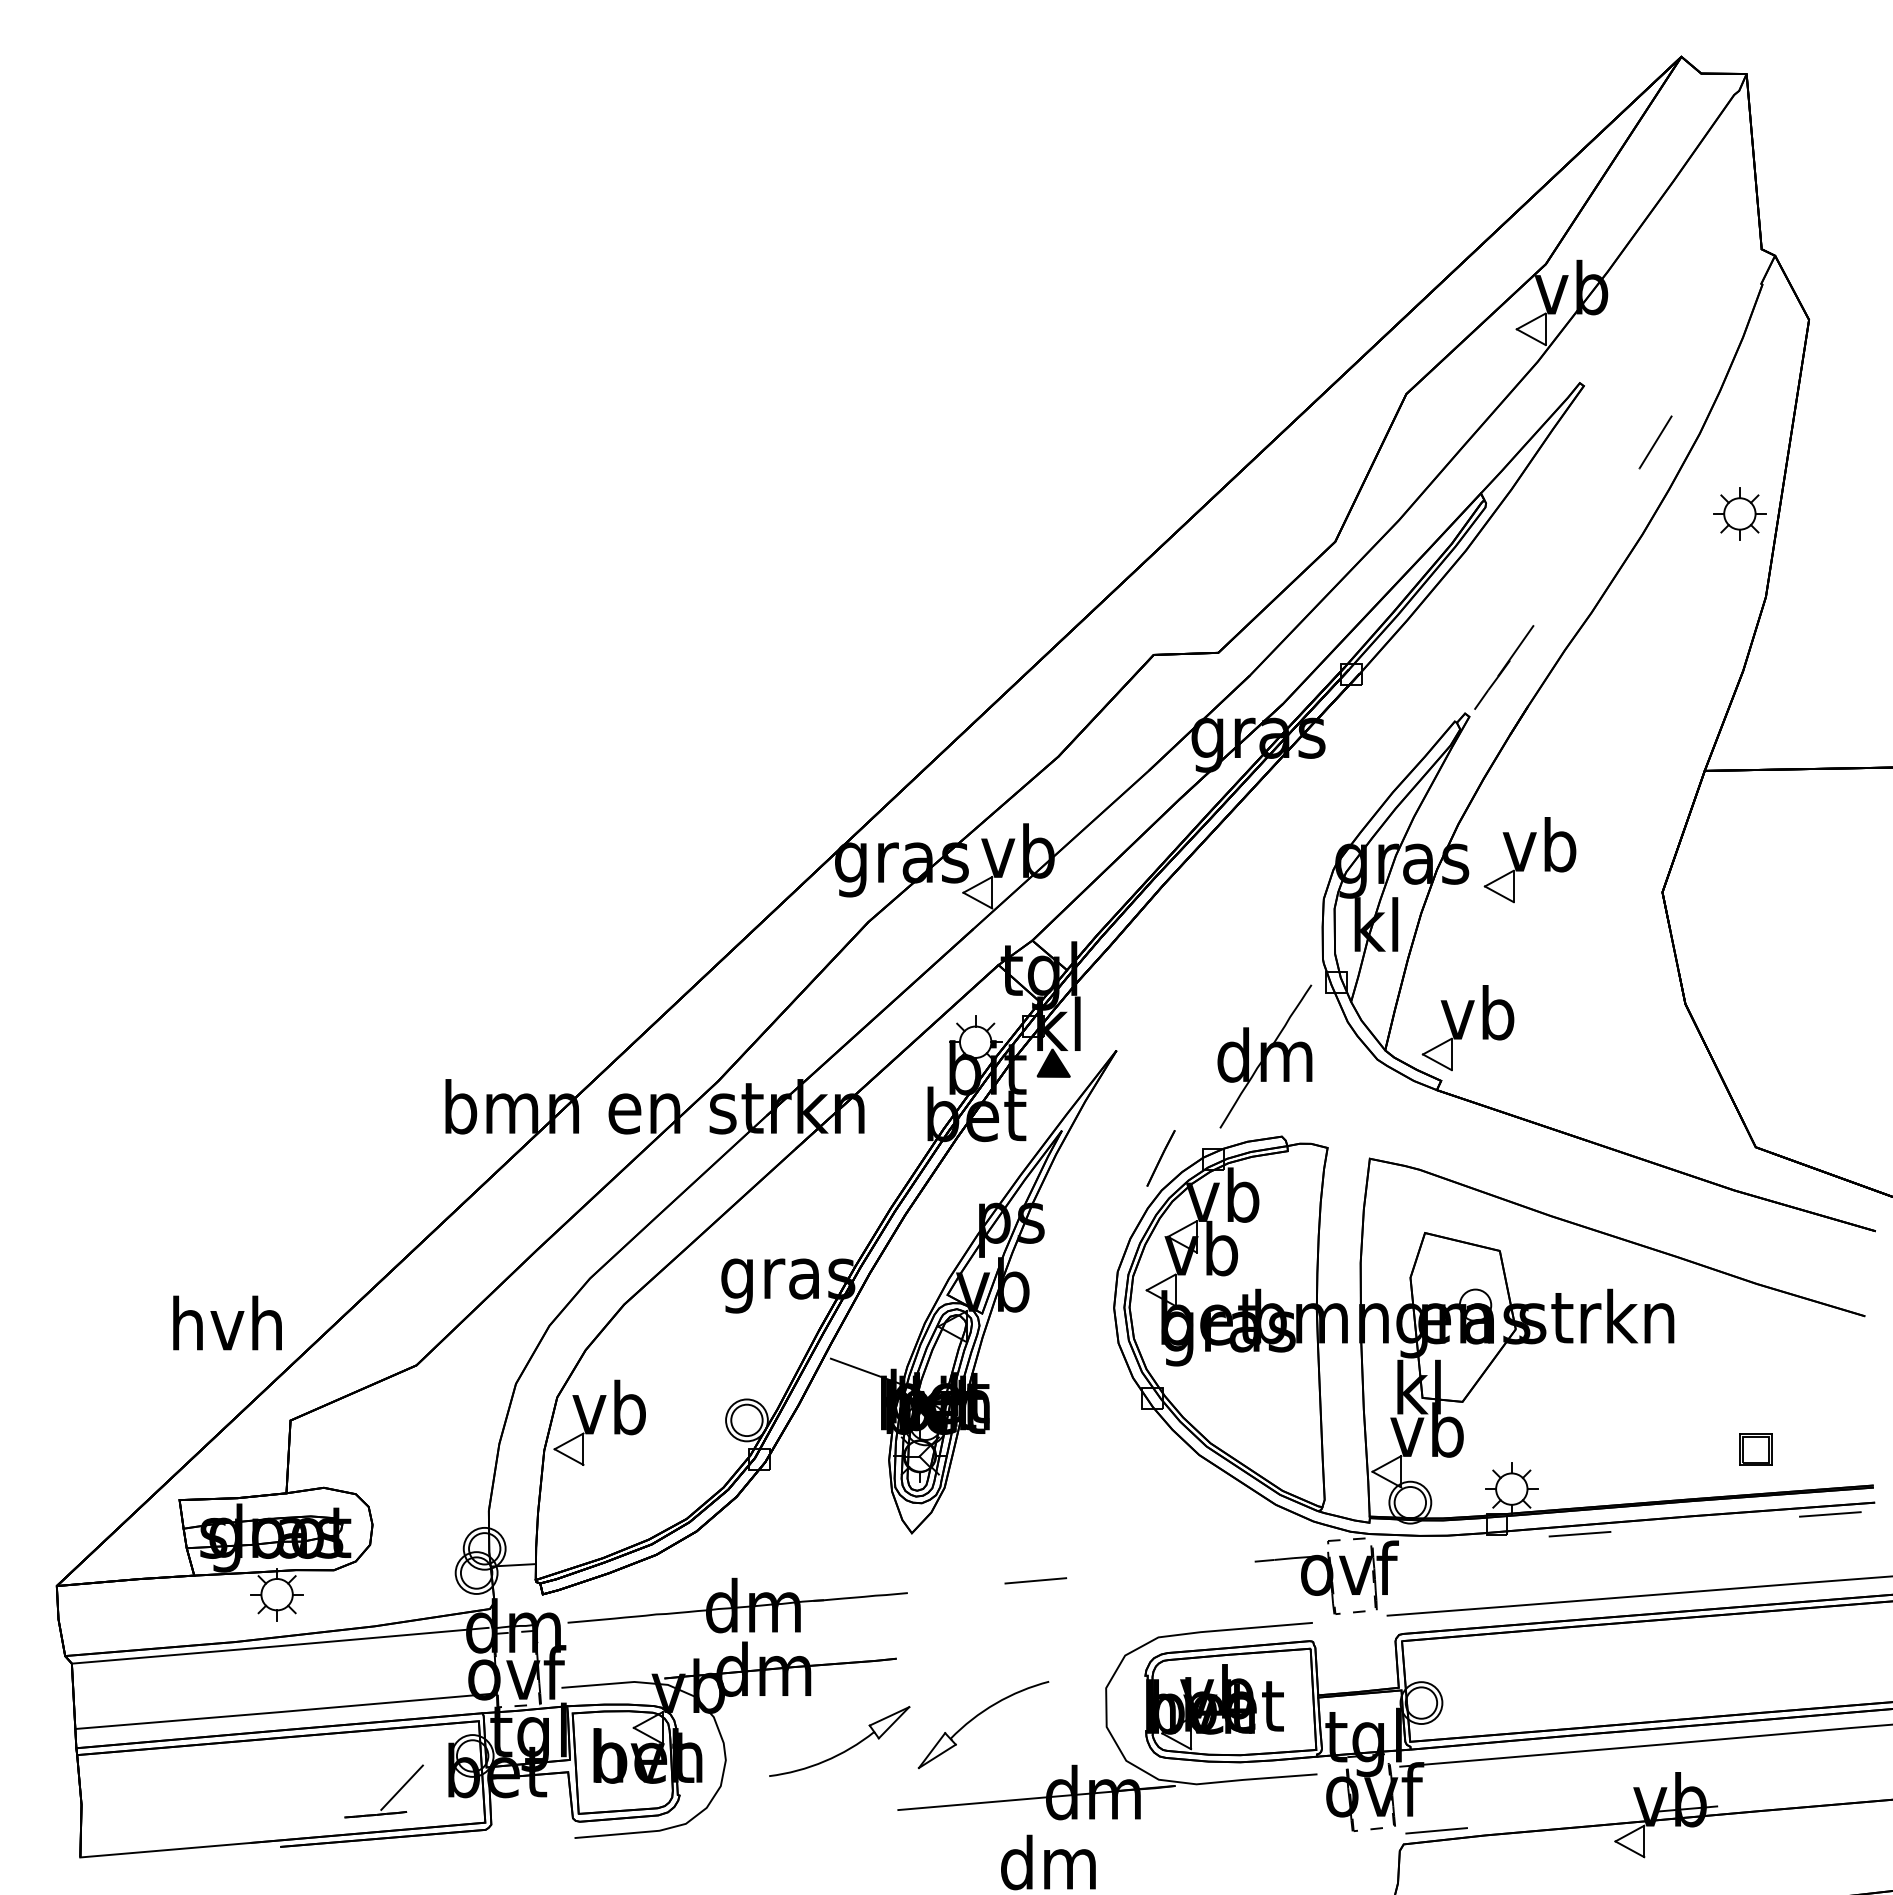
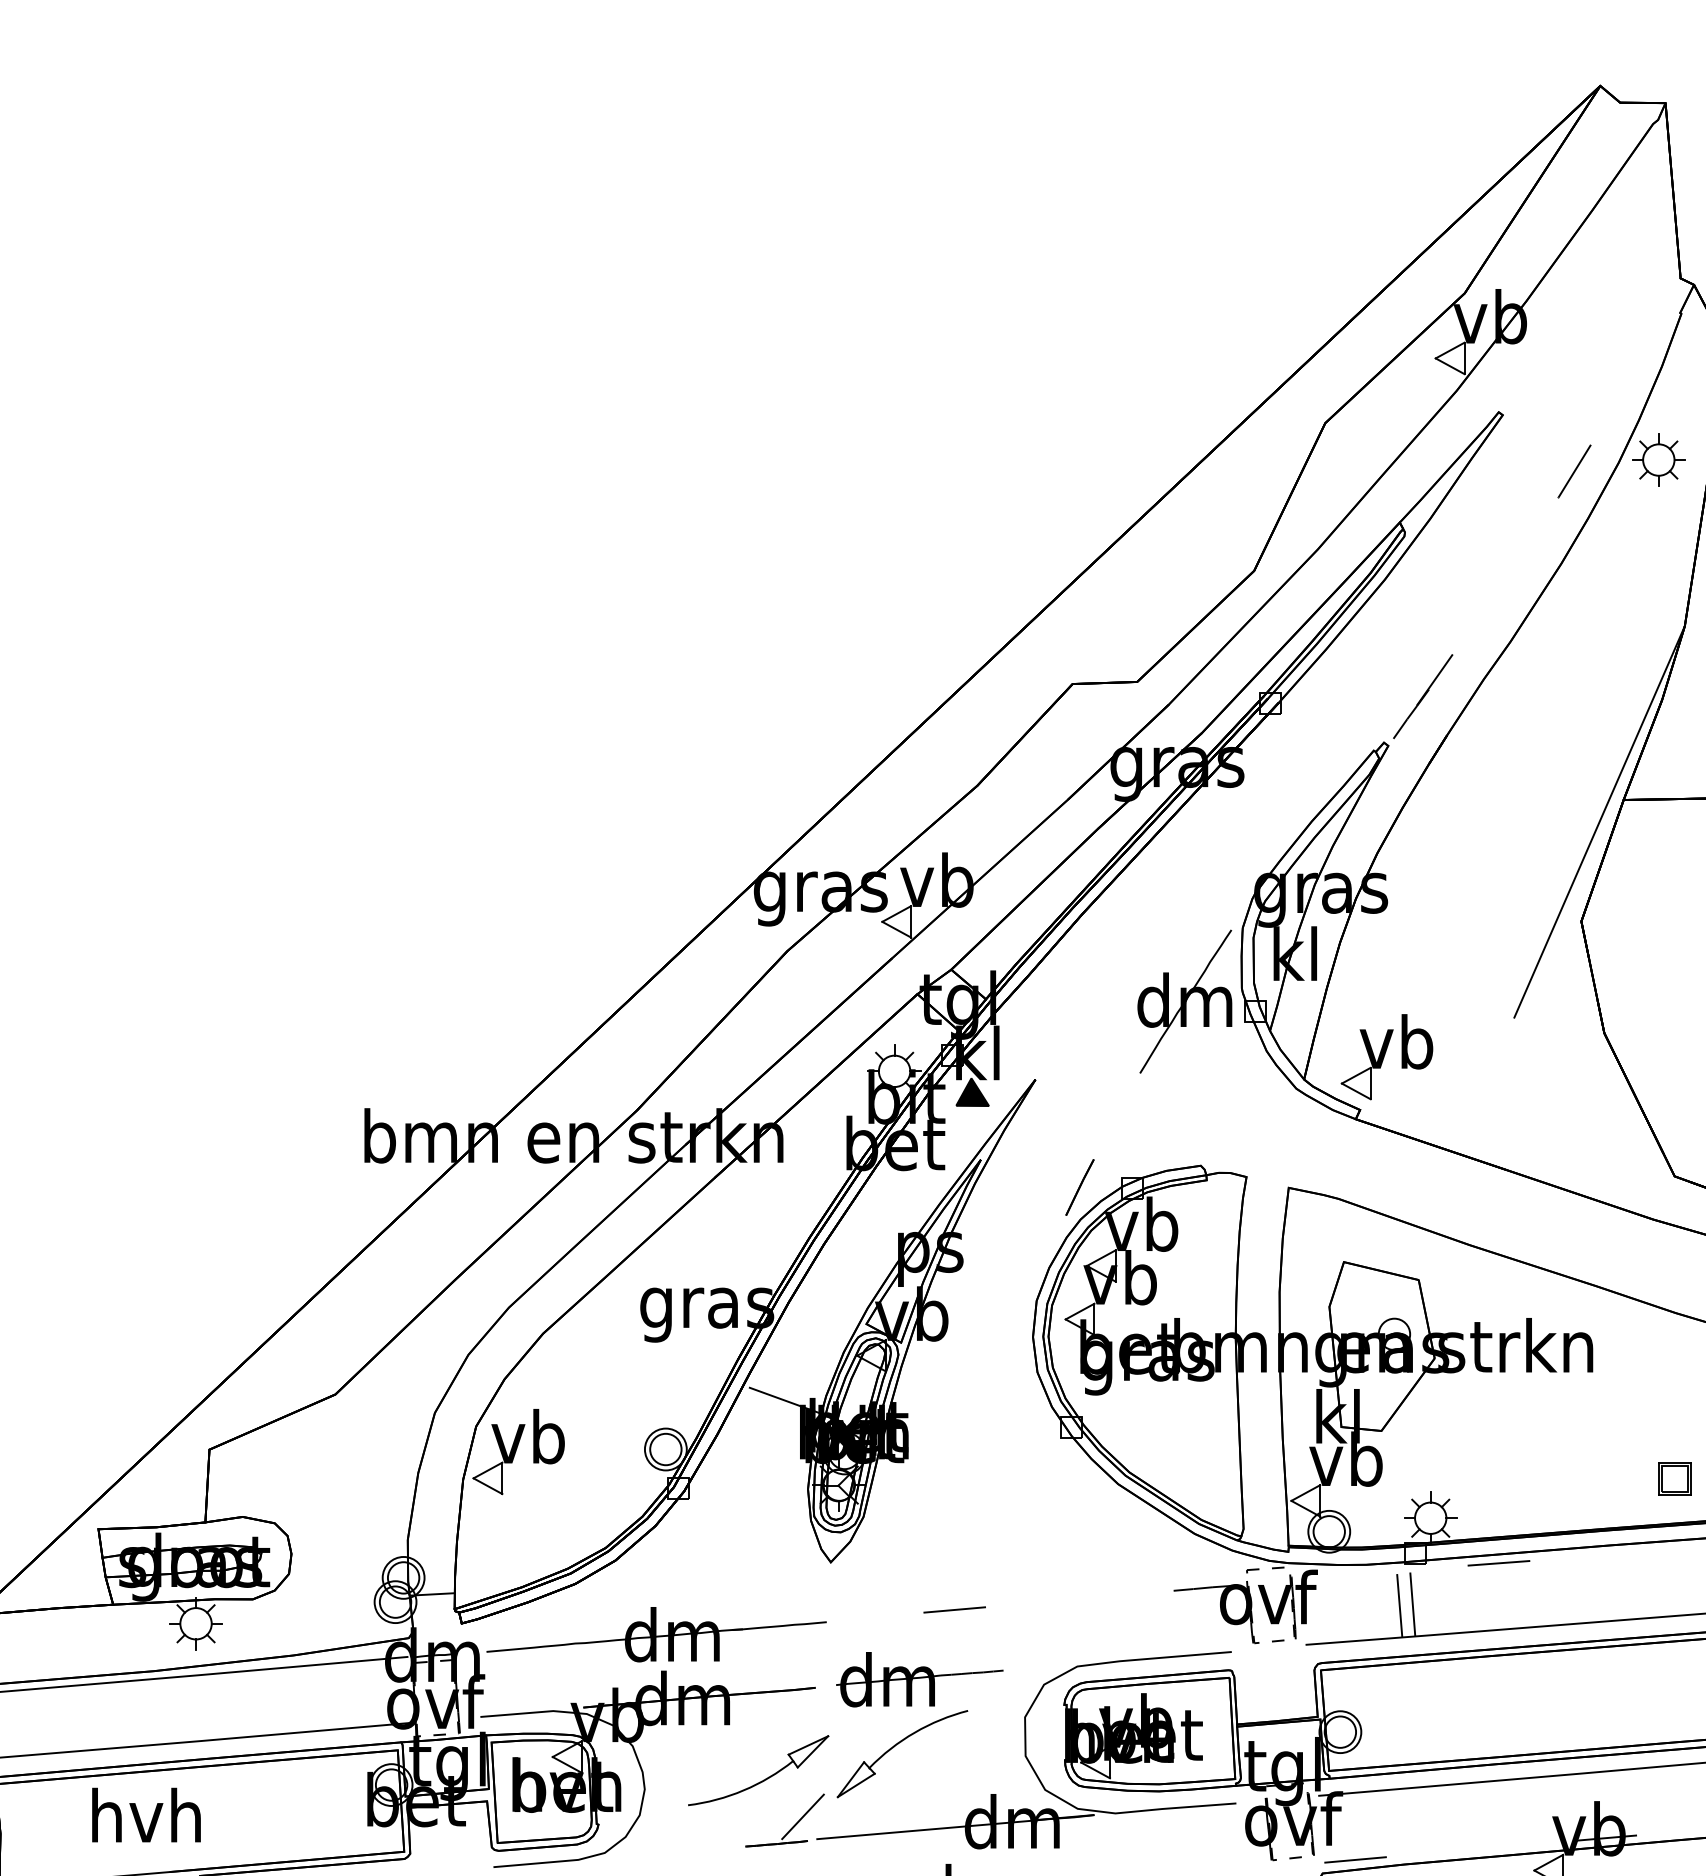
part: (1739, 513) -> (1658, 459), moved
line: (1680, 792) -> (1599, 821), added
part: (1529, 860) -> (1448, 889), removed
part: (1264, 1056) -> (1184, 1001), moved
text: (227, 1322) -> (146, 1814), moved
line: (1493, 1575) -> (1412, 1604), added
line: (1480, 1576) -> (1399, 1605), added
part: (1000, 1650) -> (919, 1679), added
part: (390, 1798) -> (791, 1827), moved

